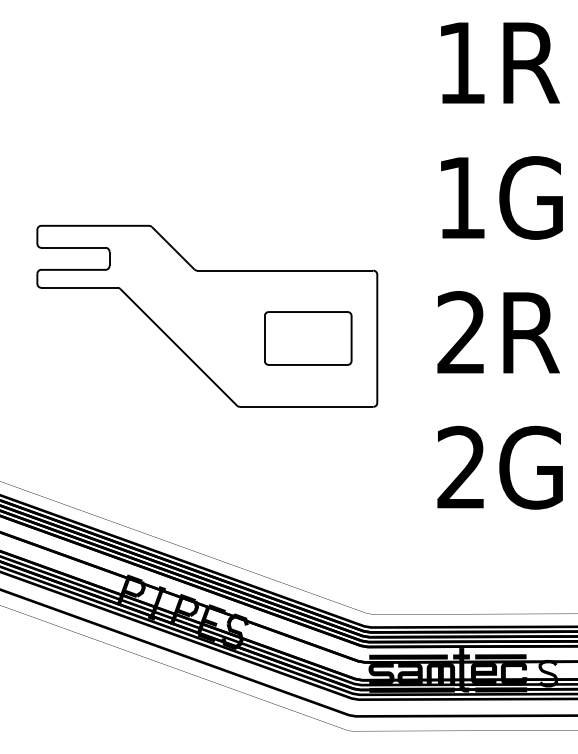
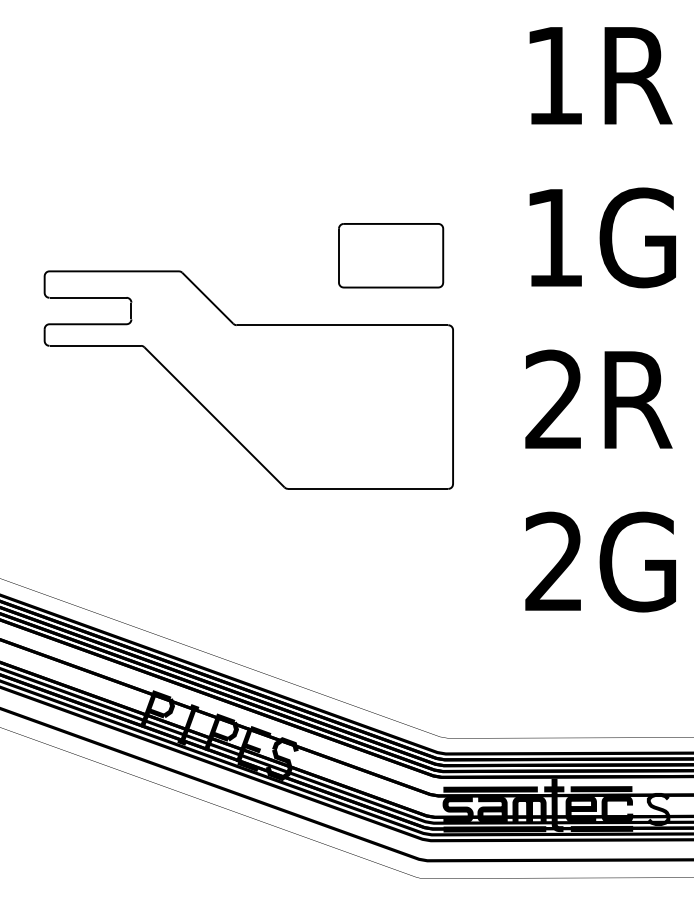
part: (308, 338) -> (391, 255), moved

